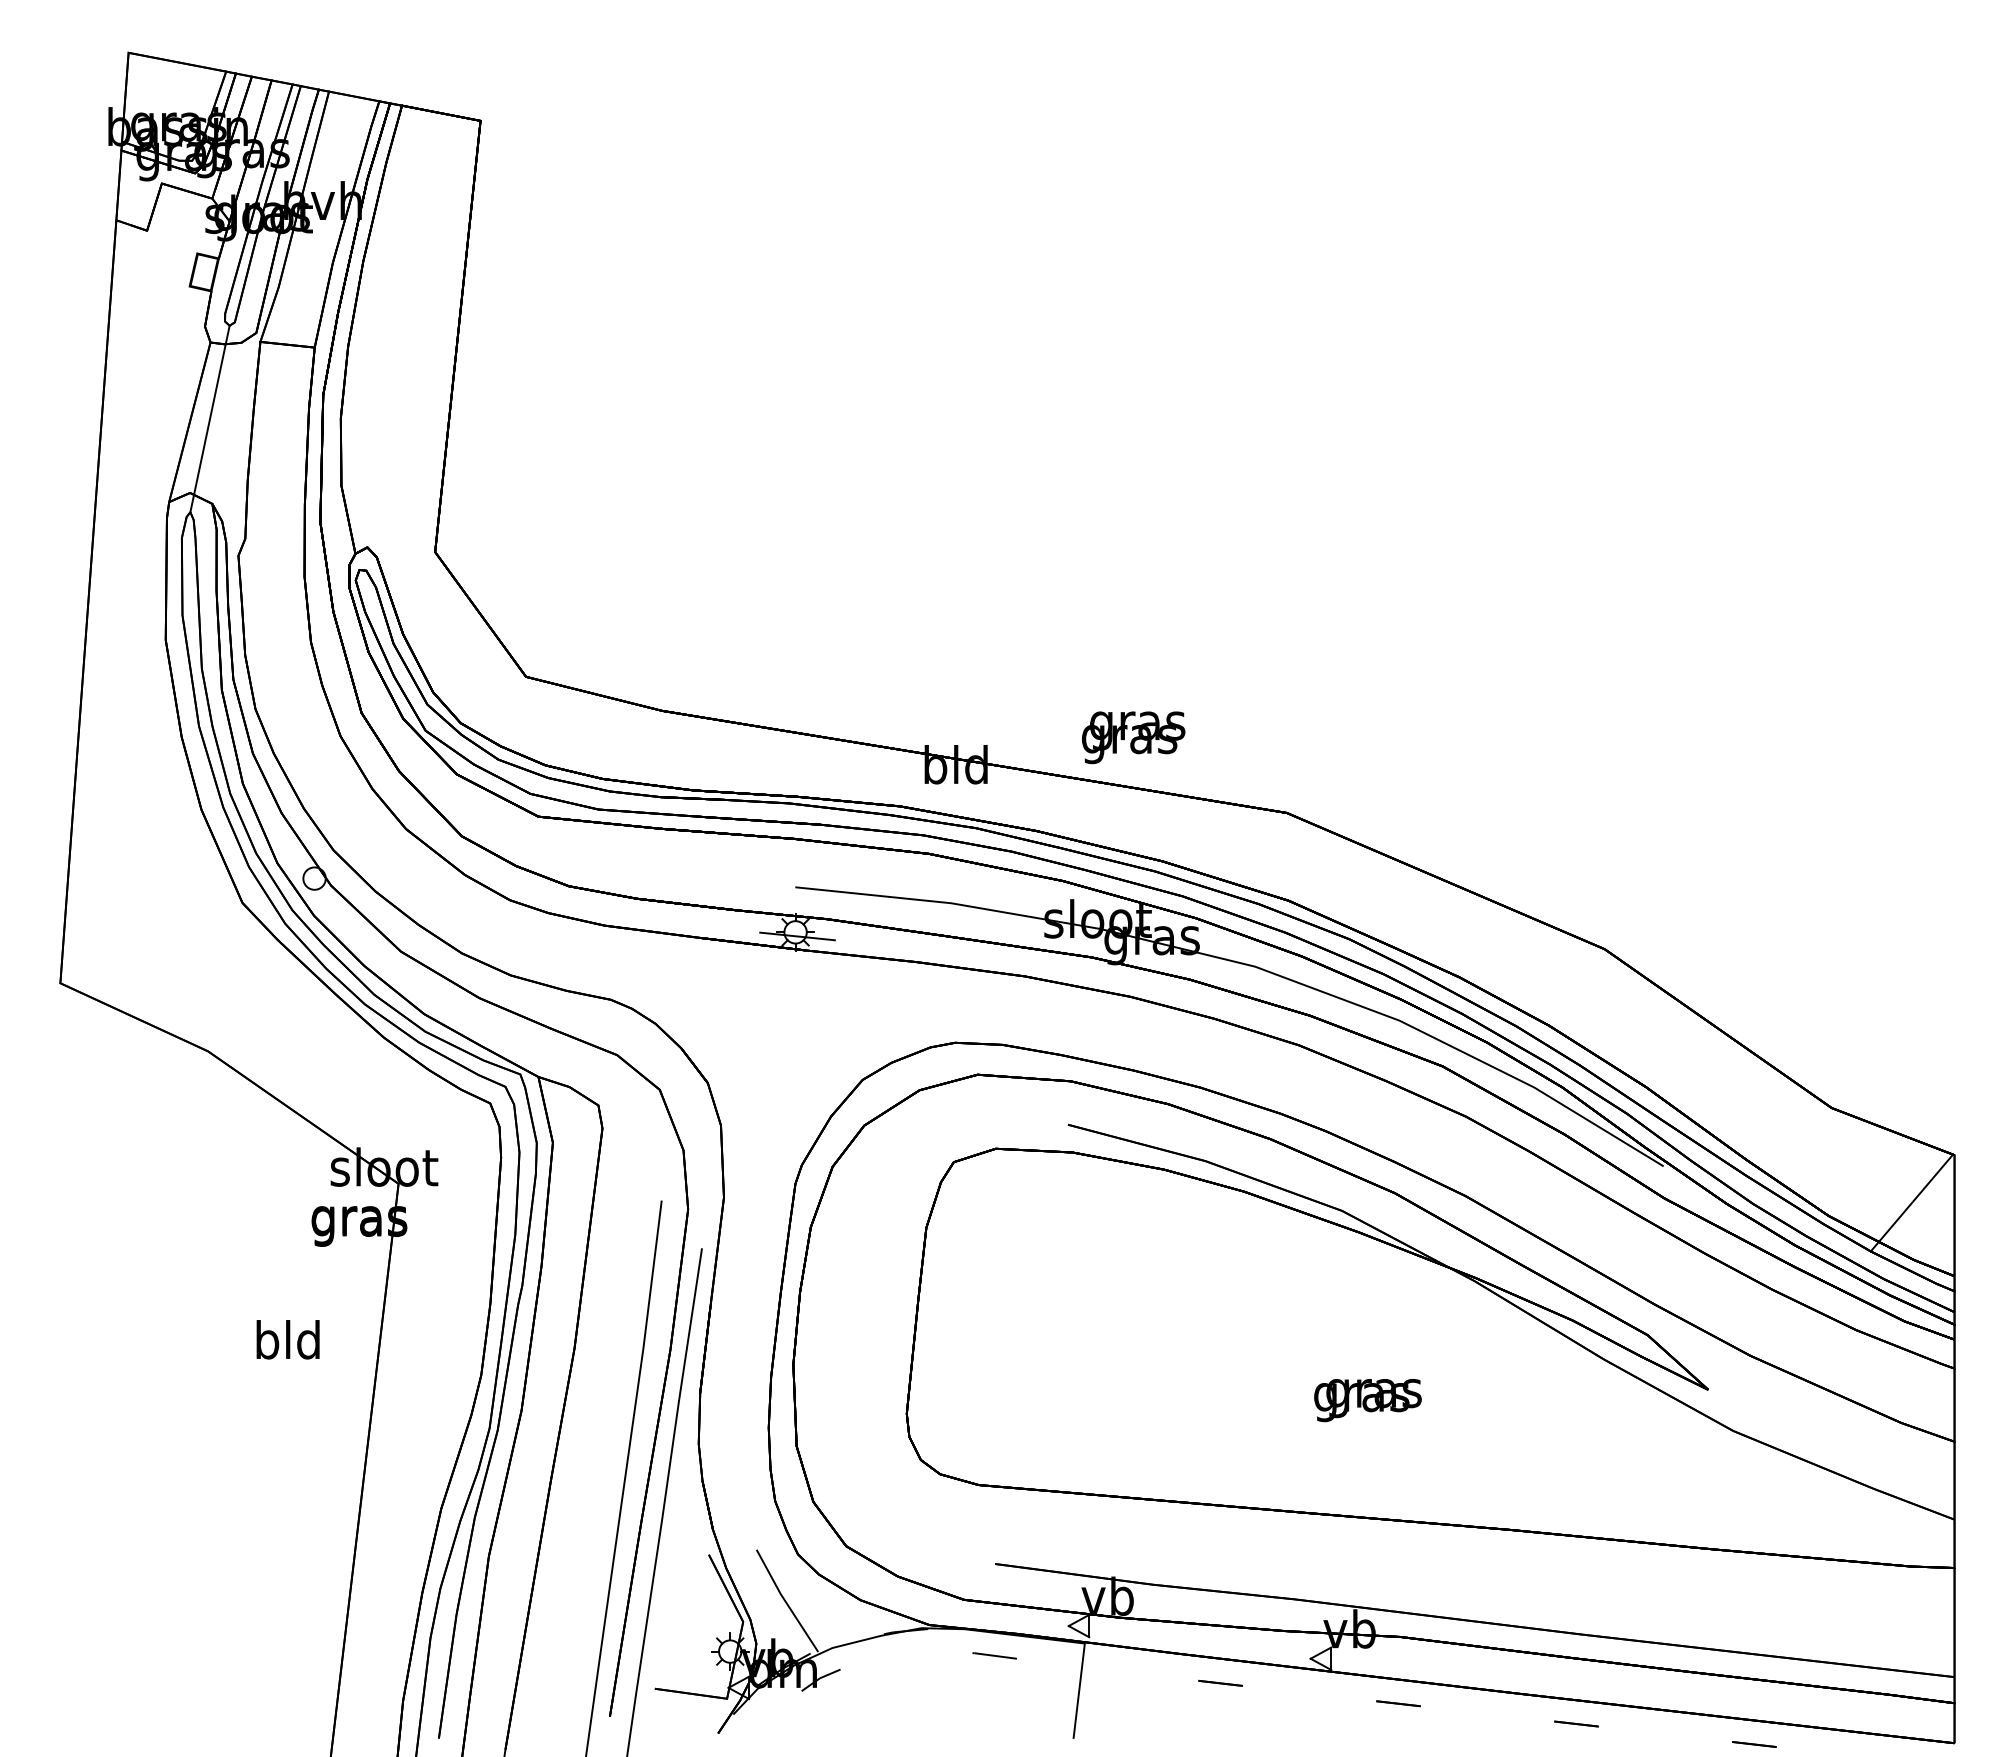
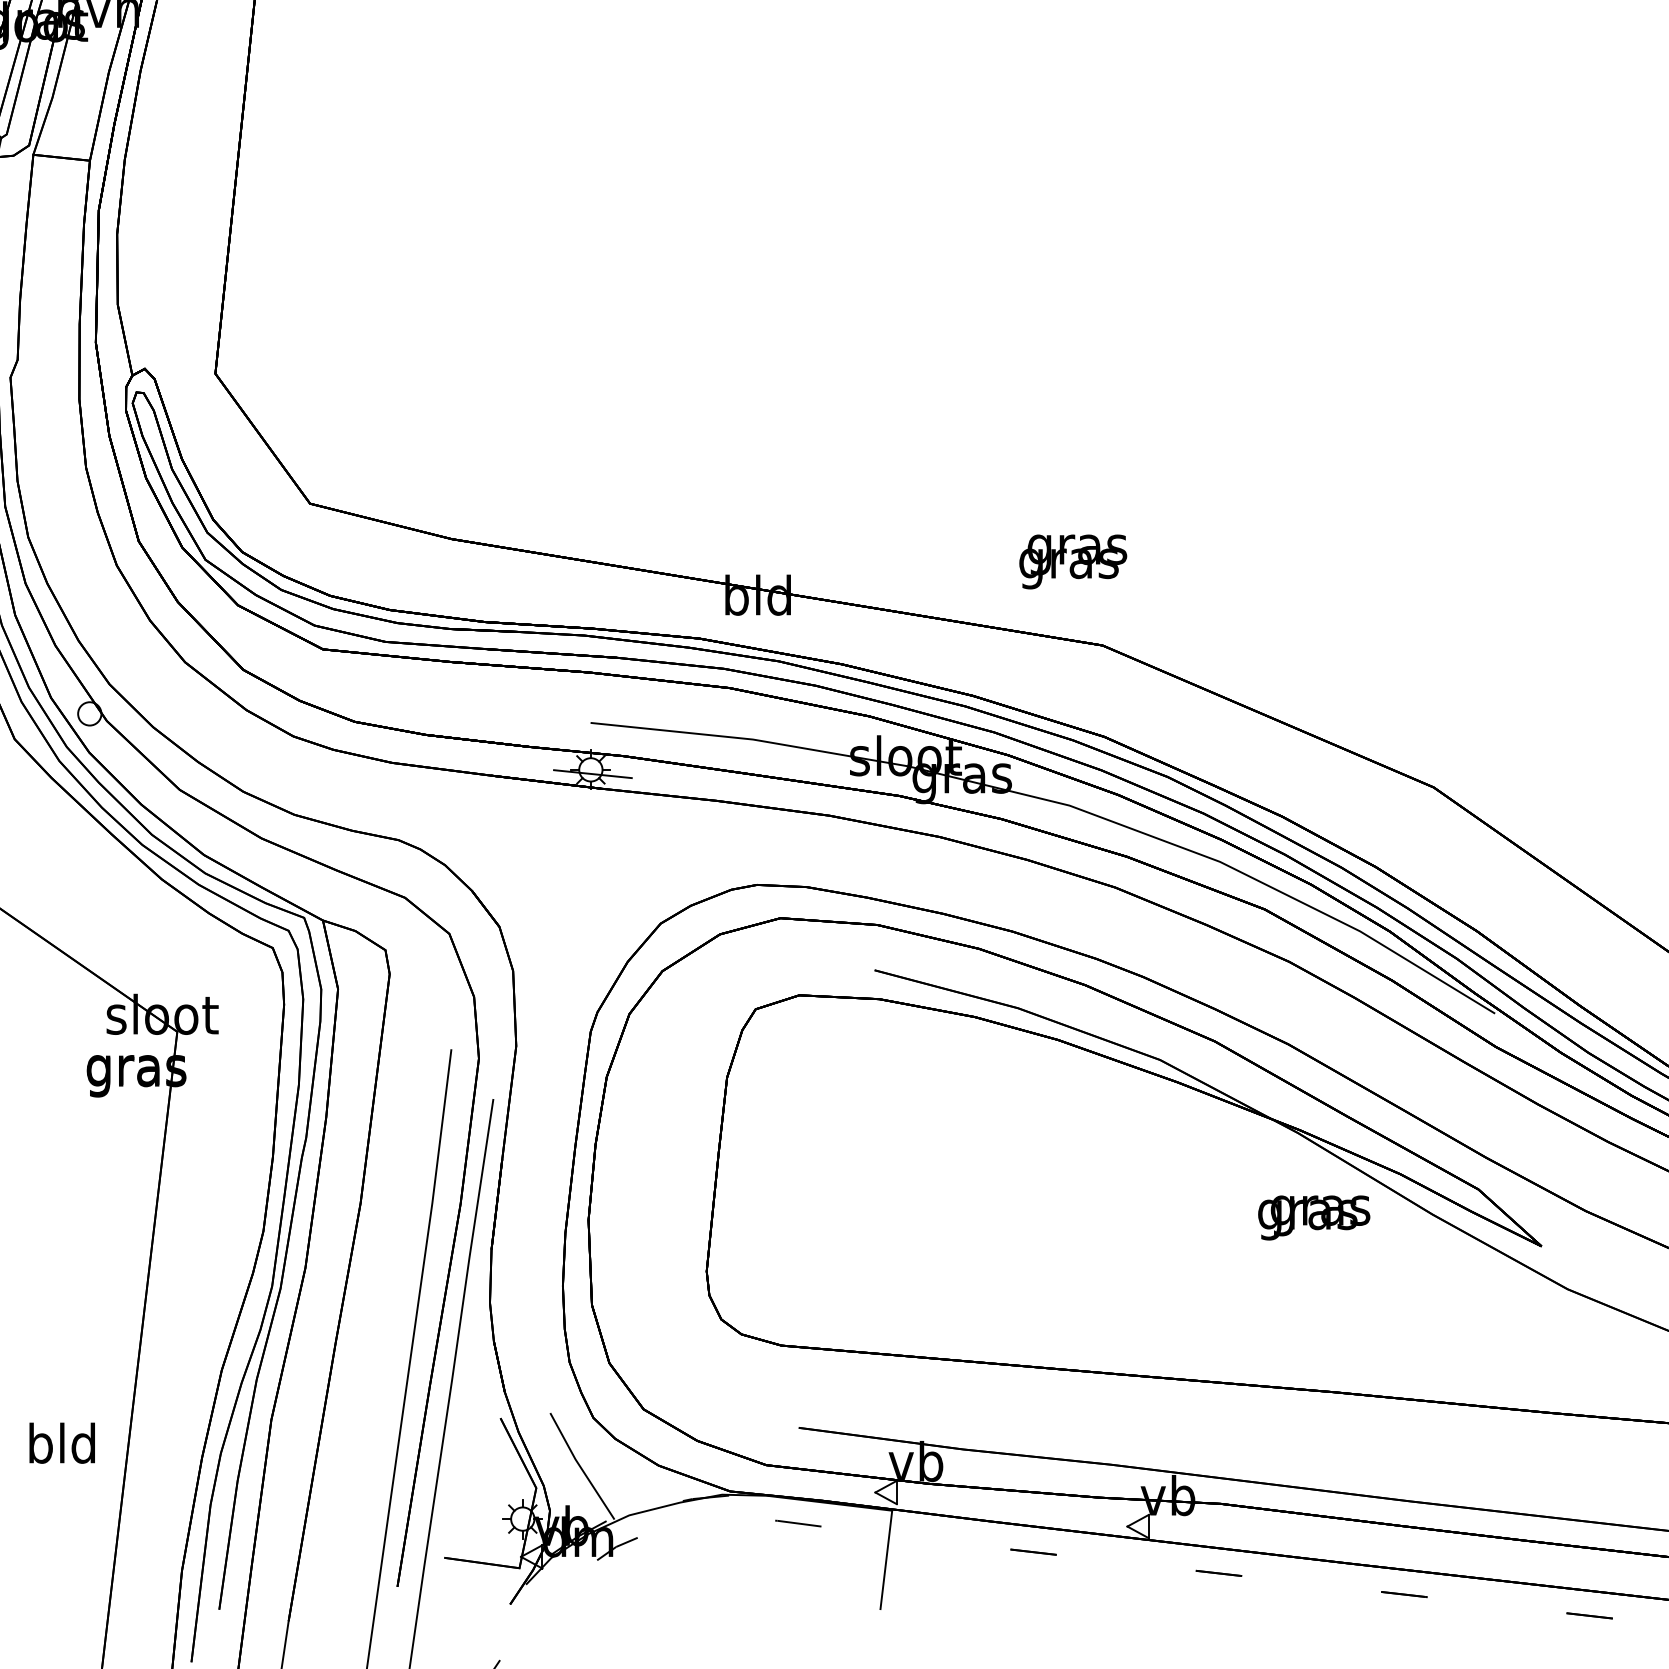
text: (1133, 737) -> (1073, 561), moved
text: (287, 1339) -> (61, 1442), moved
text: (1367, 1400) -> (1313, 1217), moved

